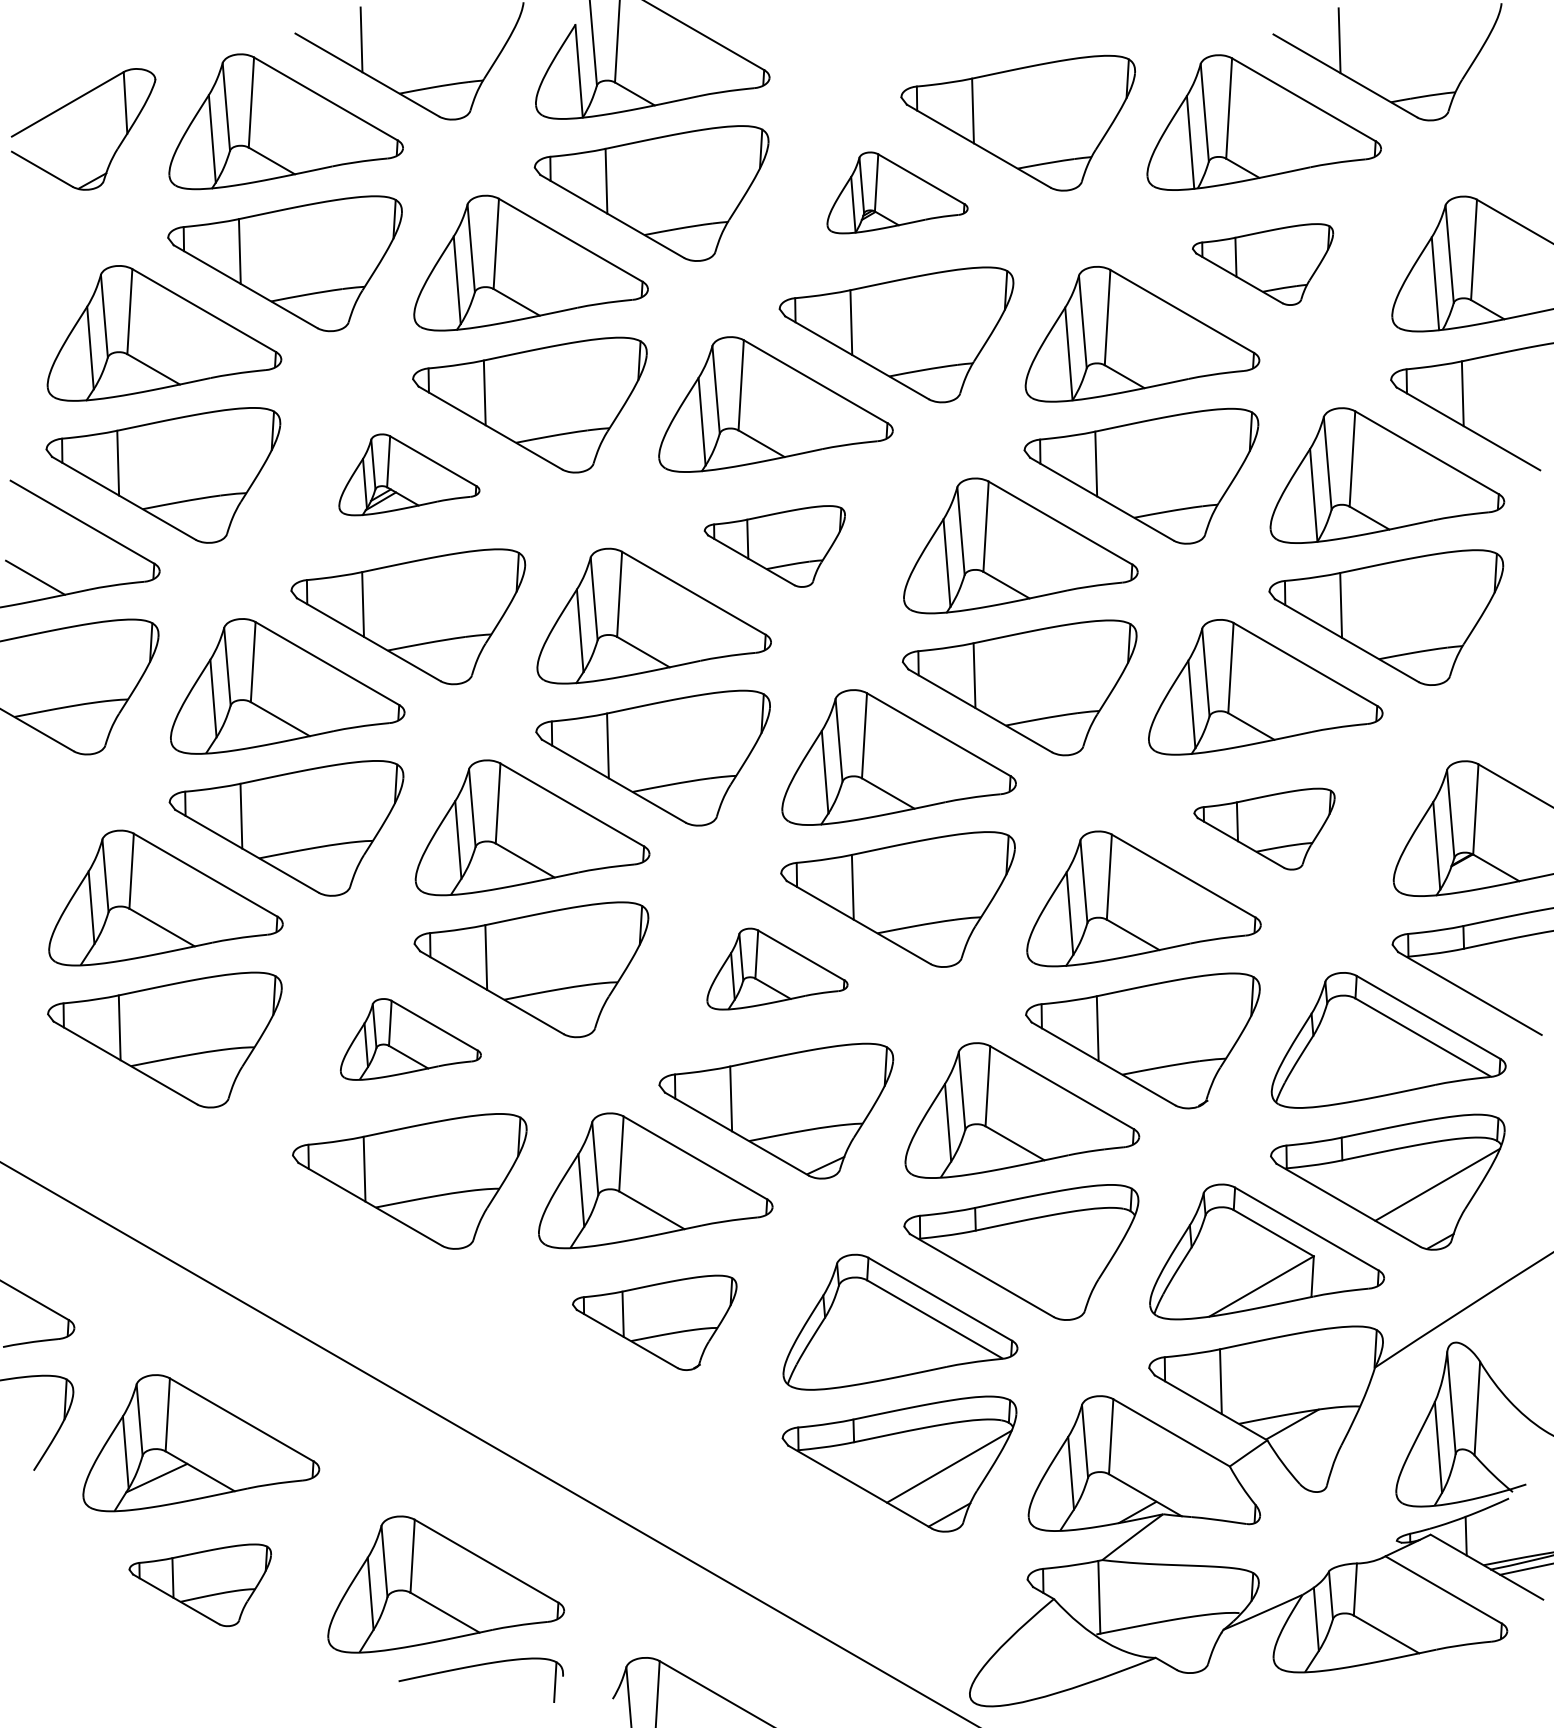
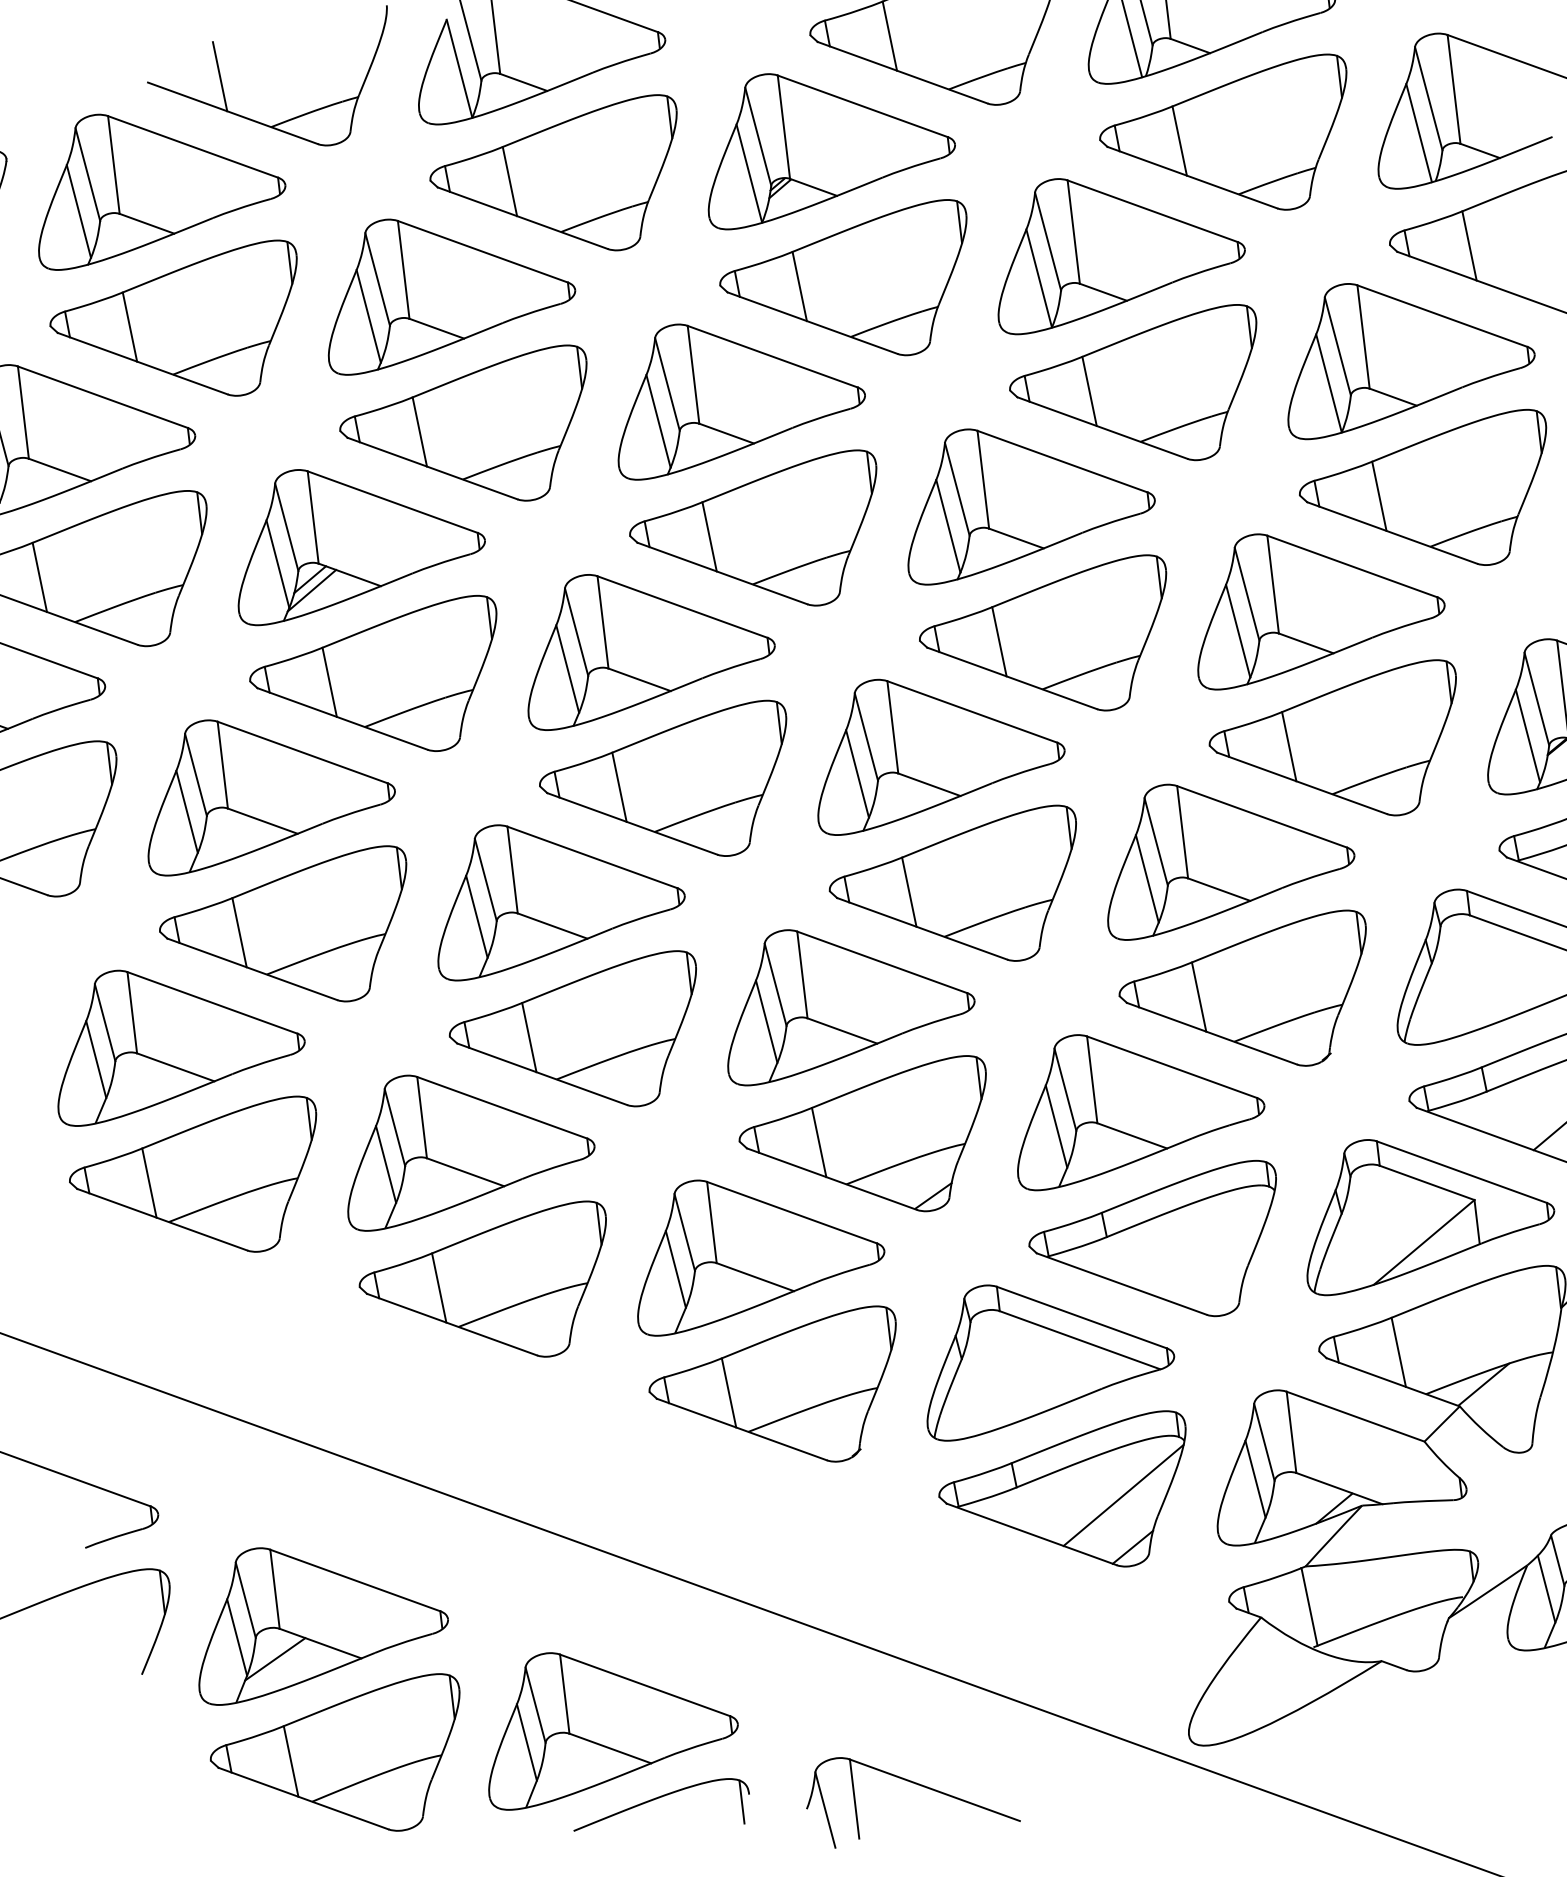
part: (897, 192) -> (824, 138), size x1.67
part: (1262, 264) -> (1229, 145), size x1.67
part: (409, 474) -> (354, 533), size x1.67
part: (774, 546) -> (760, 541), size x1.67
part: (1264, 828) -> (1339, 750), size x1.67
part: (777, 968) -> (843, 993), size x1.67
part: (410, 1039) -> (463, 1140), size x1.67
part: (654, 1322) -> (779, 1397), size x1.43
part: (200, 1585) -> (342, 1766), size x1.67

